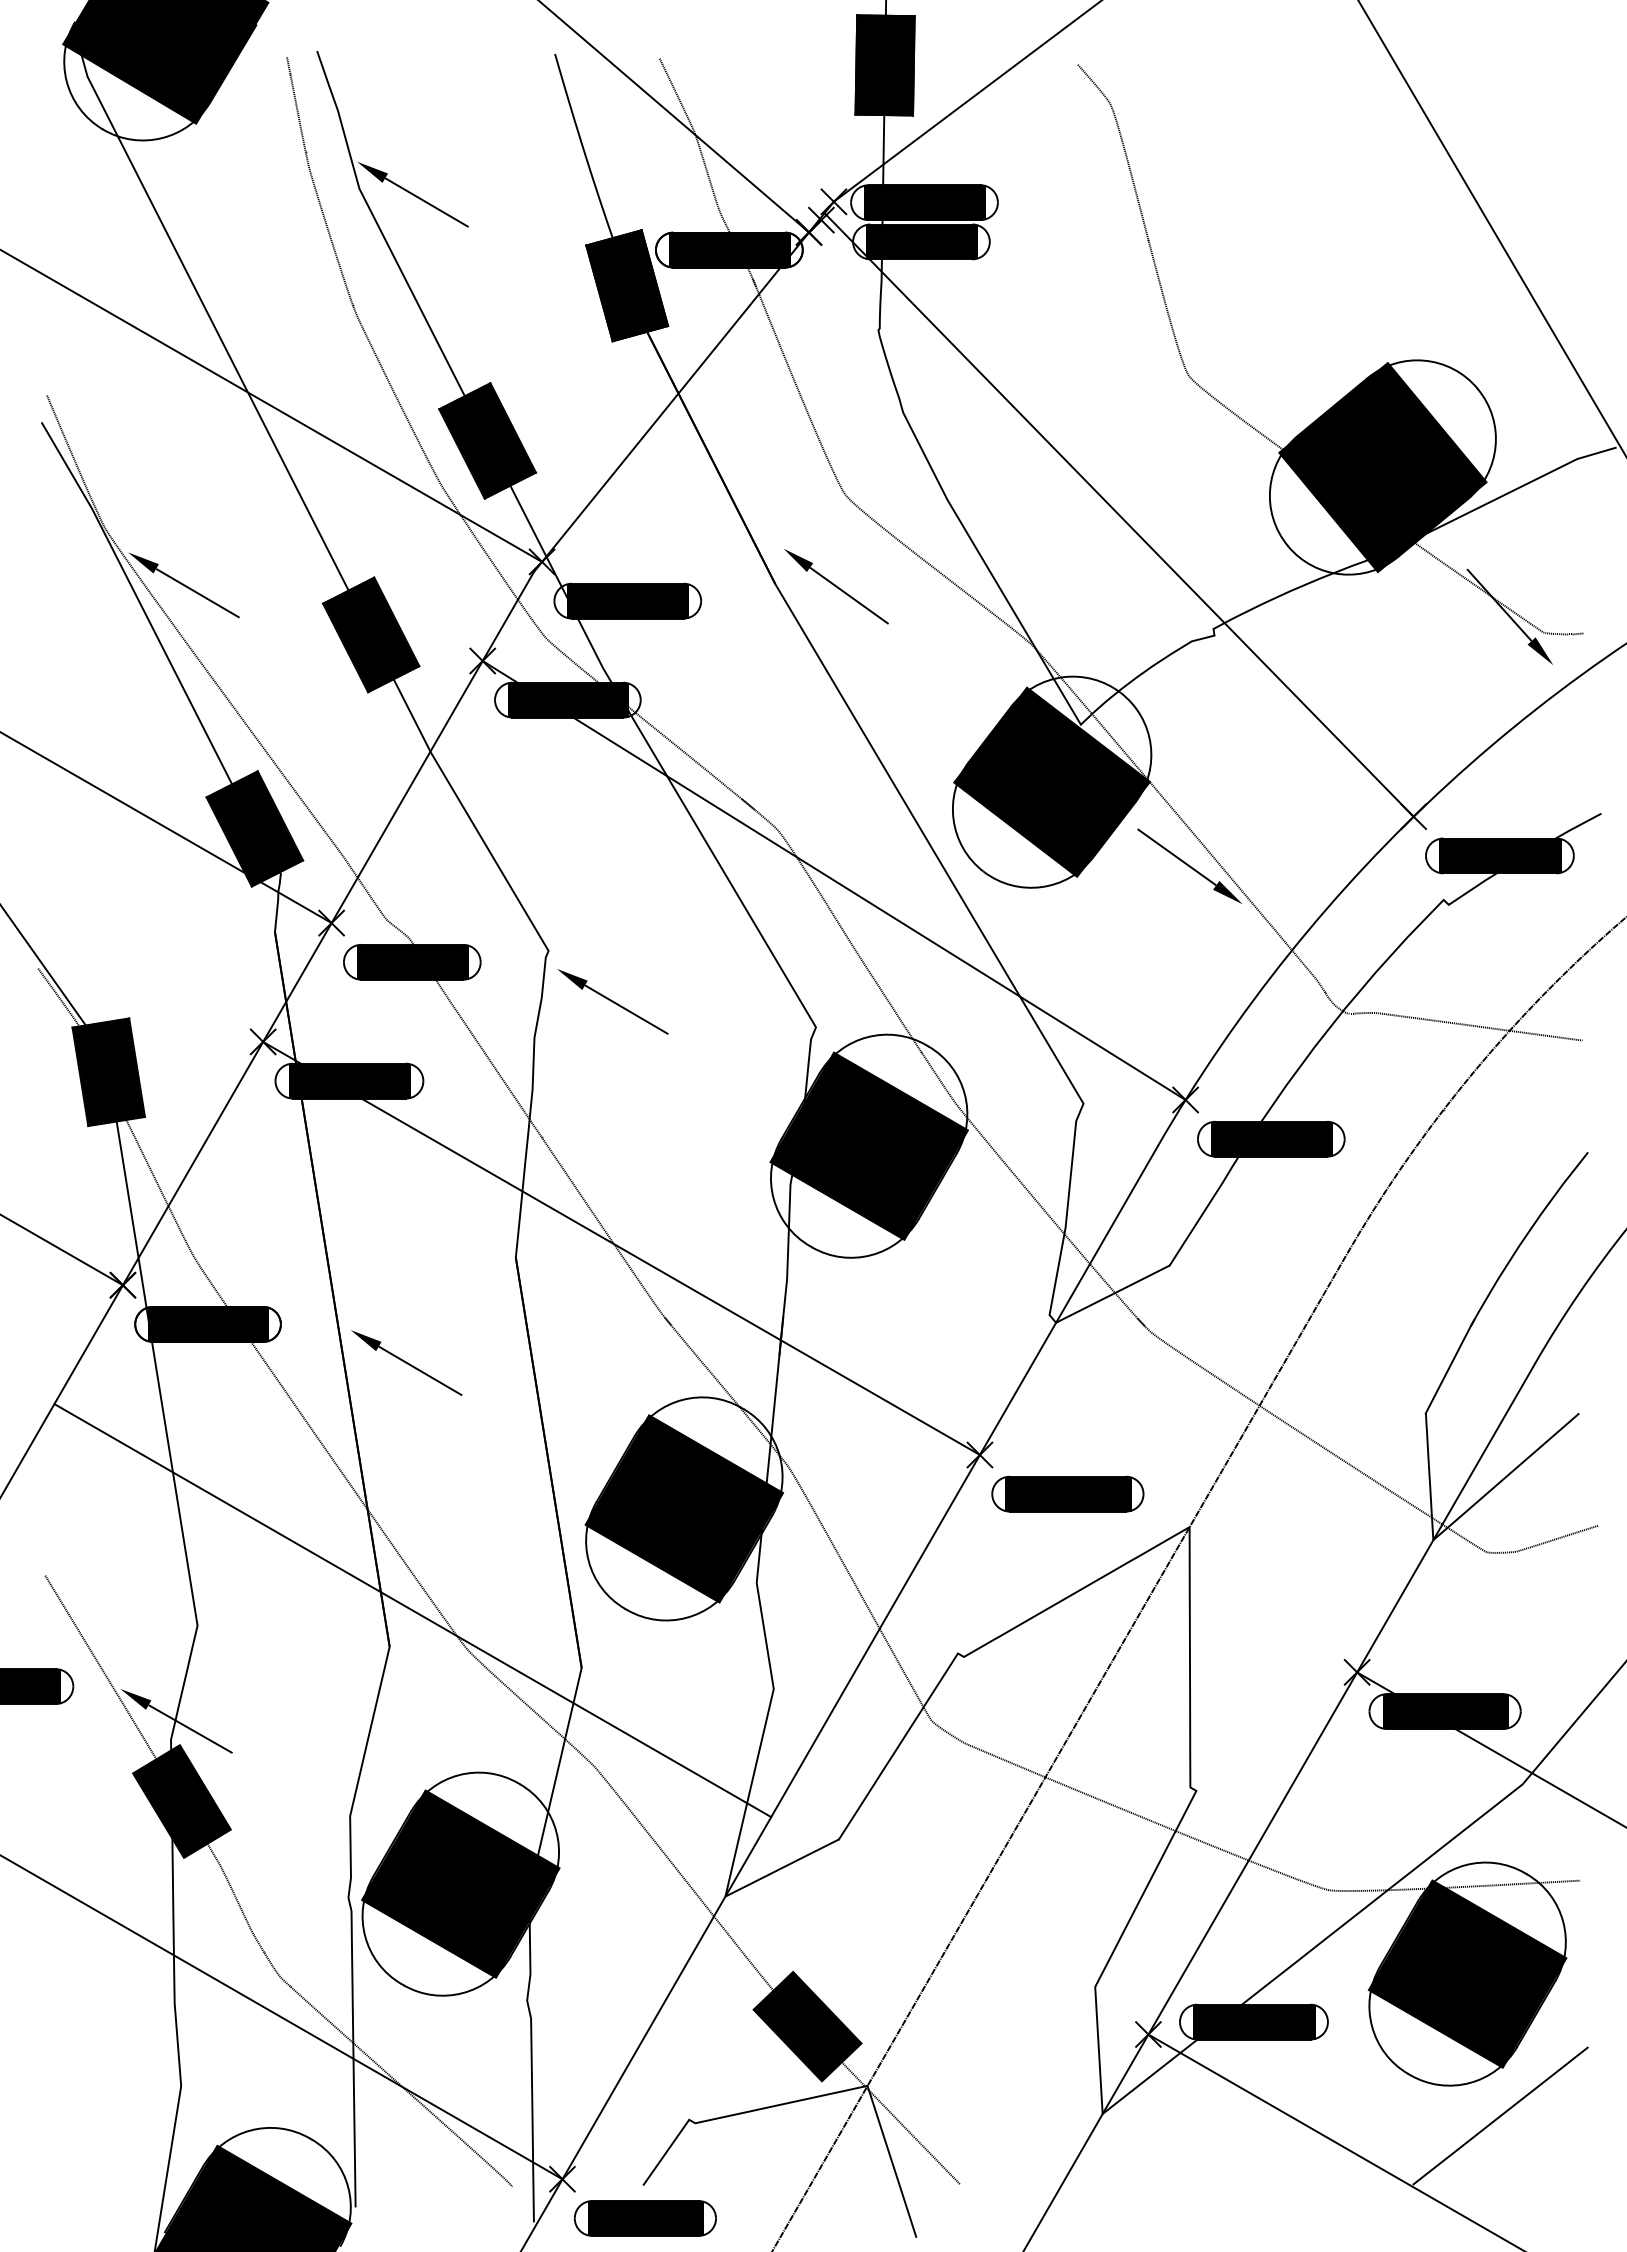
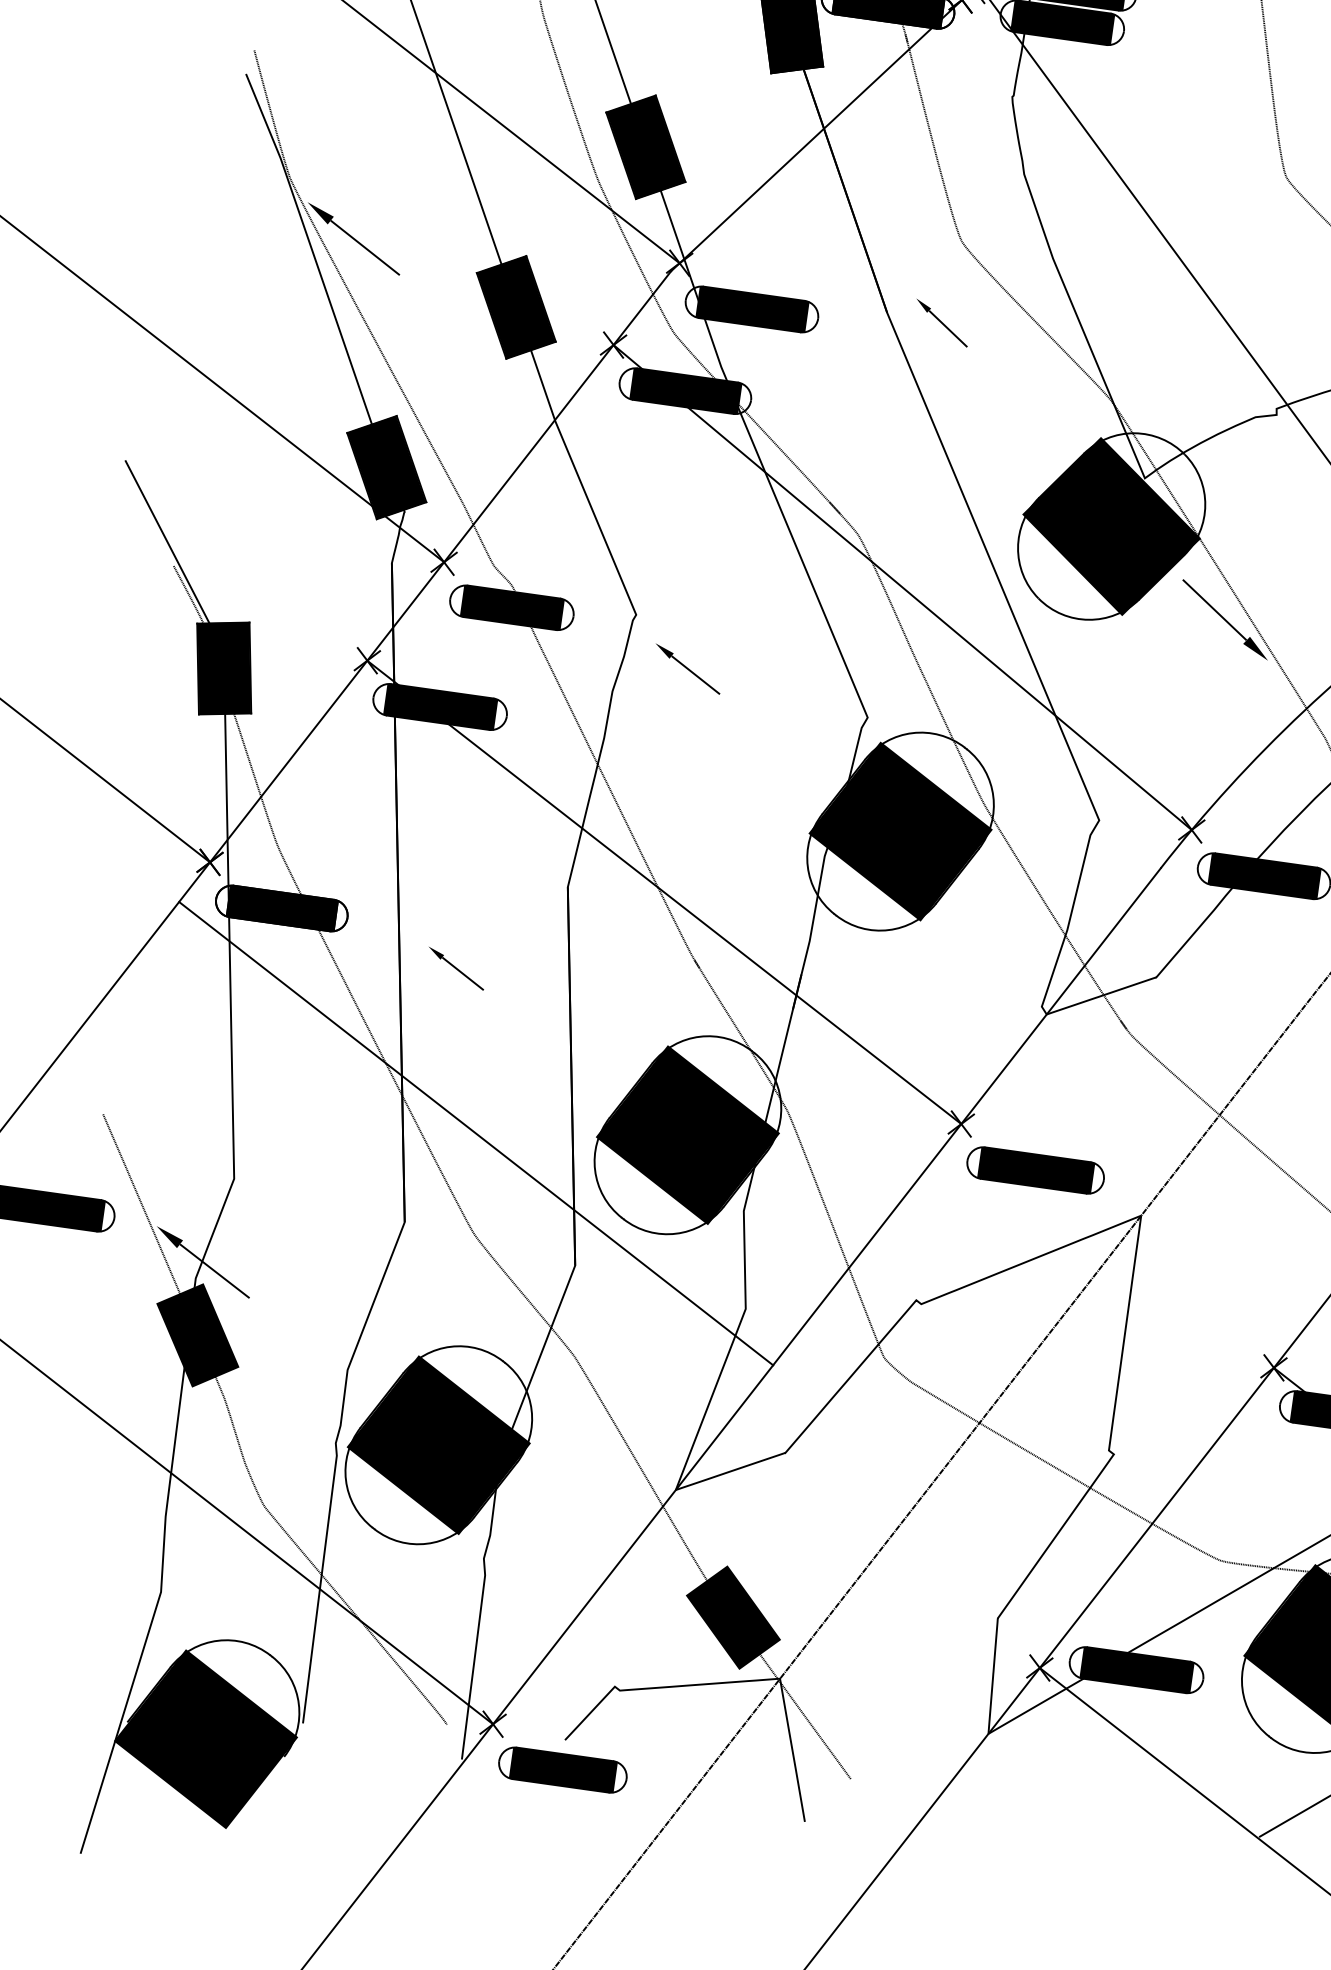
part: (836, 586) -> (942, 322), size x0.6
part: (612, 1001) -> (687, 668), size x0.7
part: (406, 1362) -> (455, 967), size x0.6
line: (412, 1610) -> (475, 1133), moved

